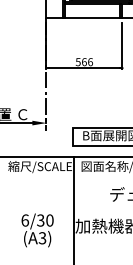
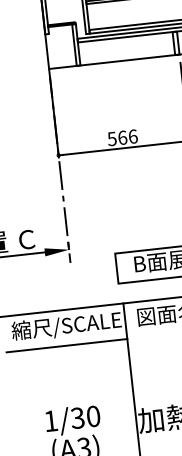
line: (39, 178) -> (67, 346), added
text: (25, 220) -> (51, 421), 6/30 -> 1/30

